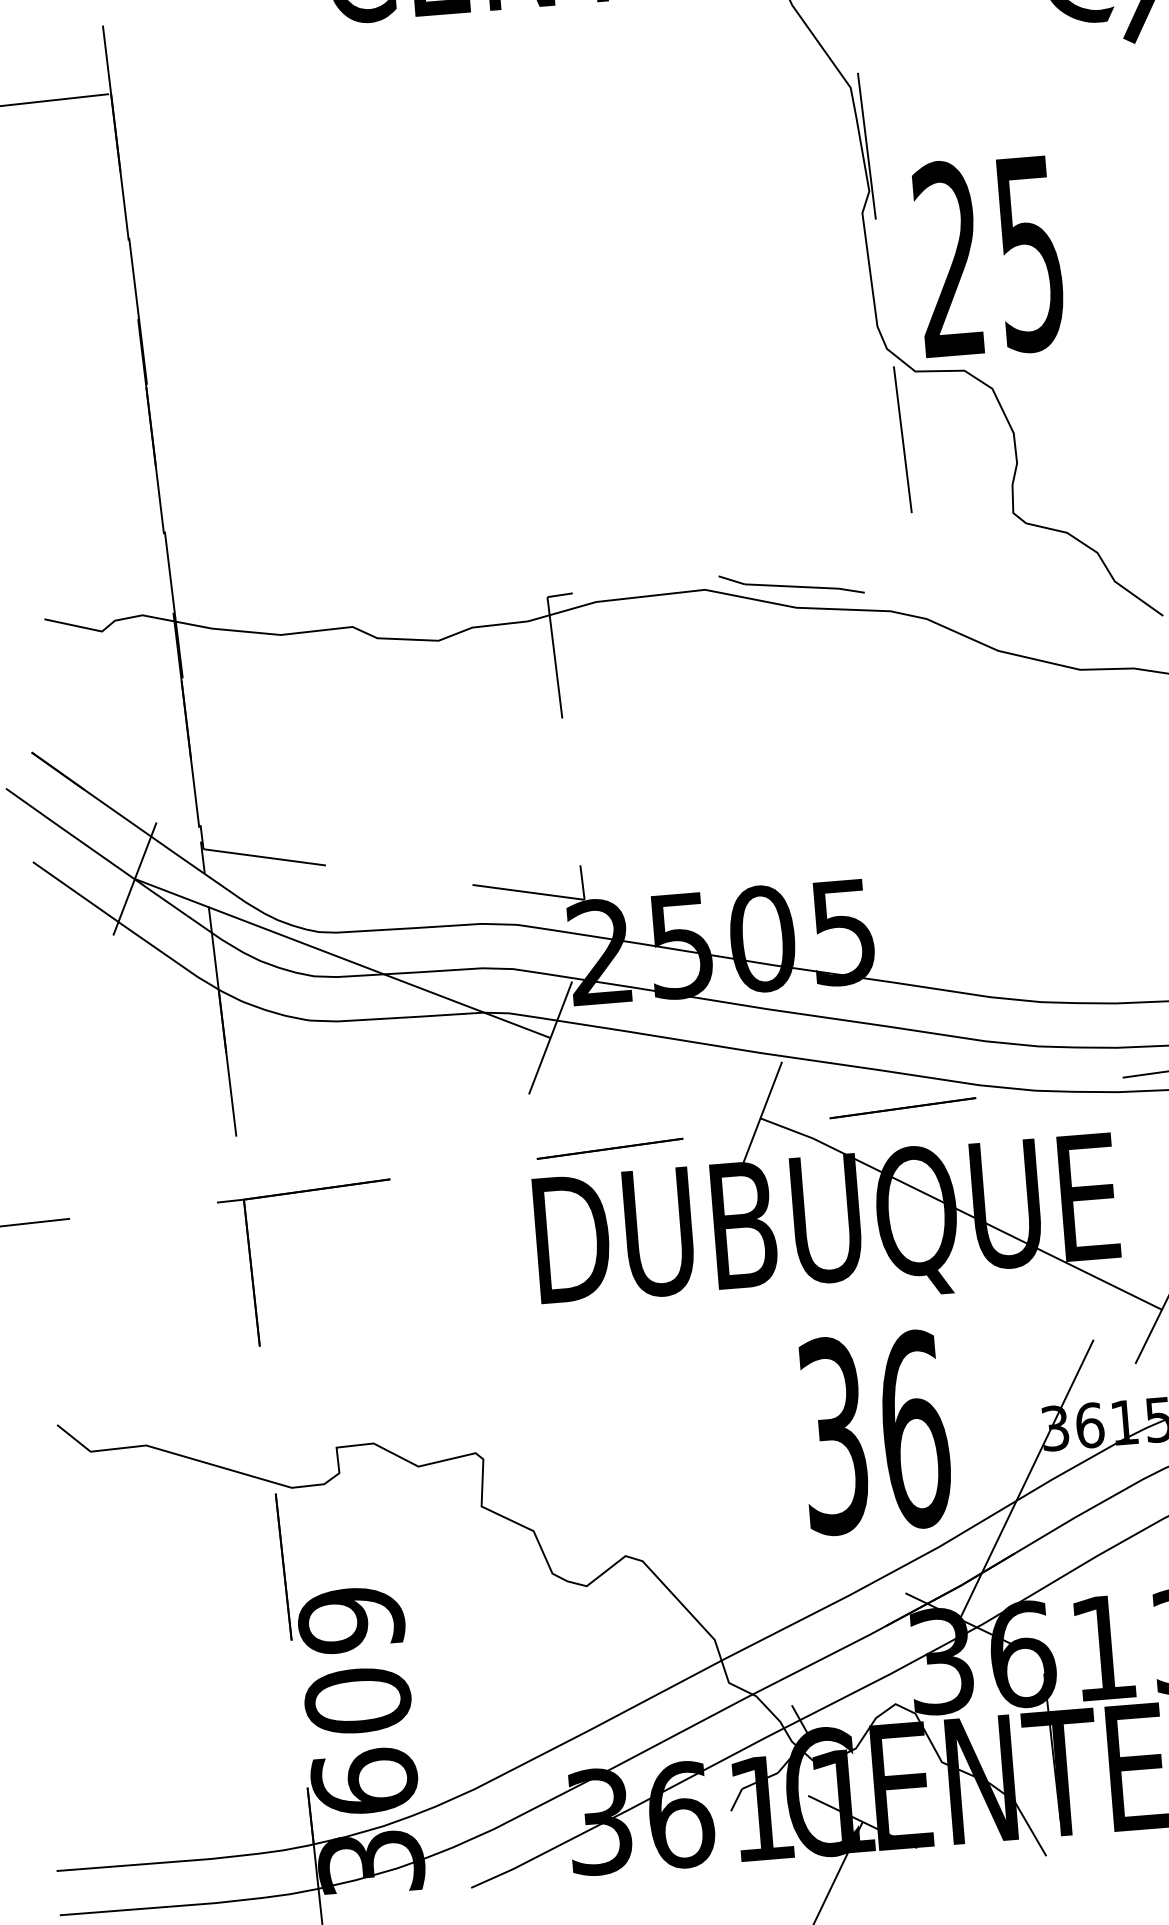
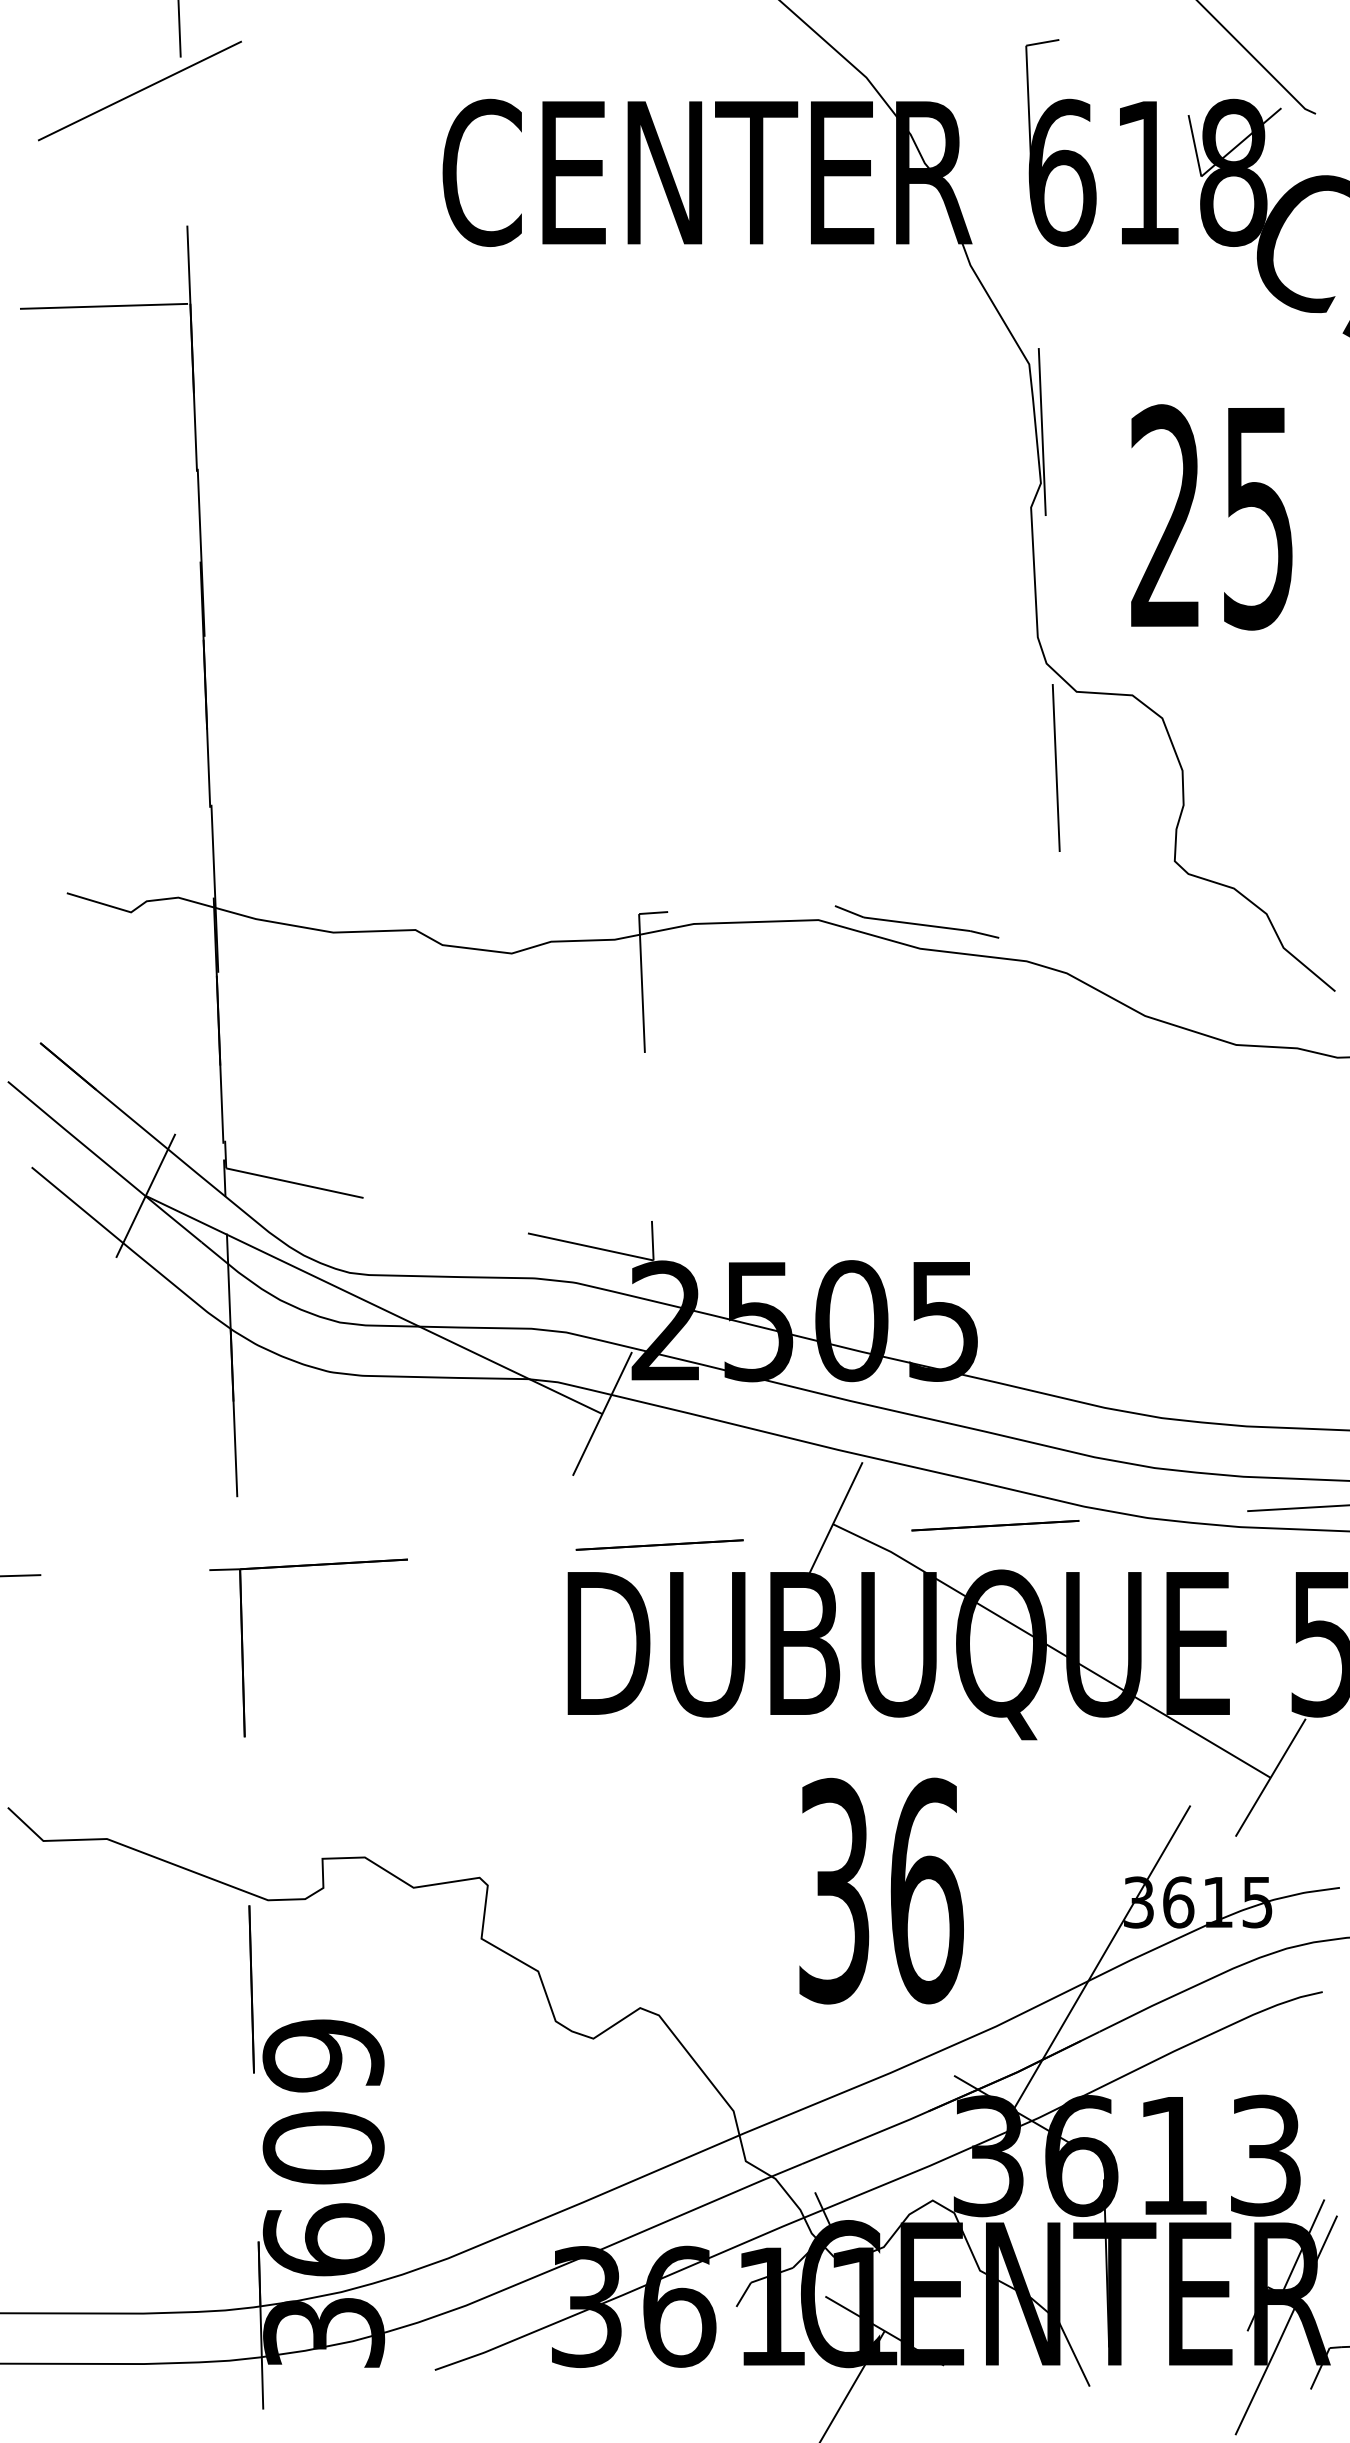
text: (988, 256) -> (1211, 517), moved
text: (875, 1432) -> (881, 1890), moved

